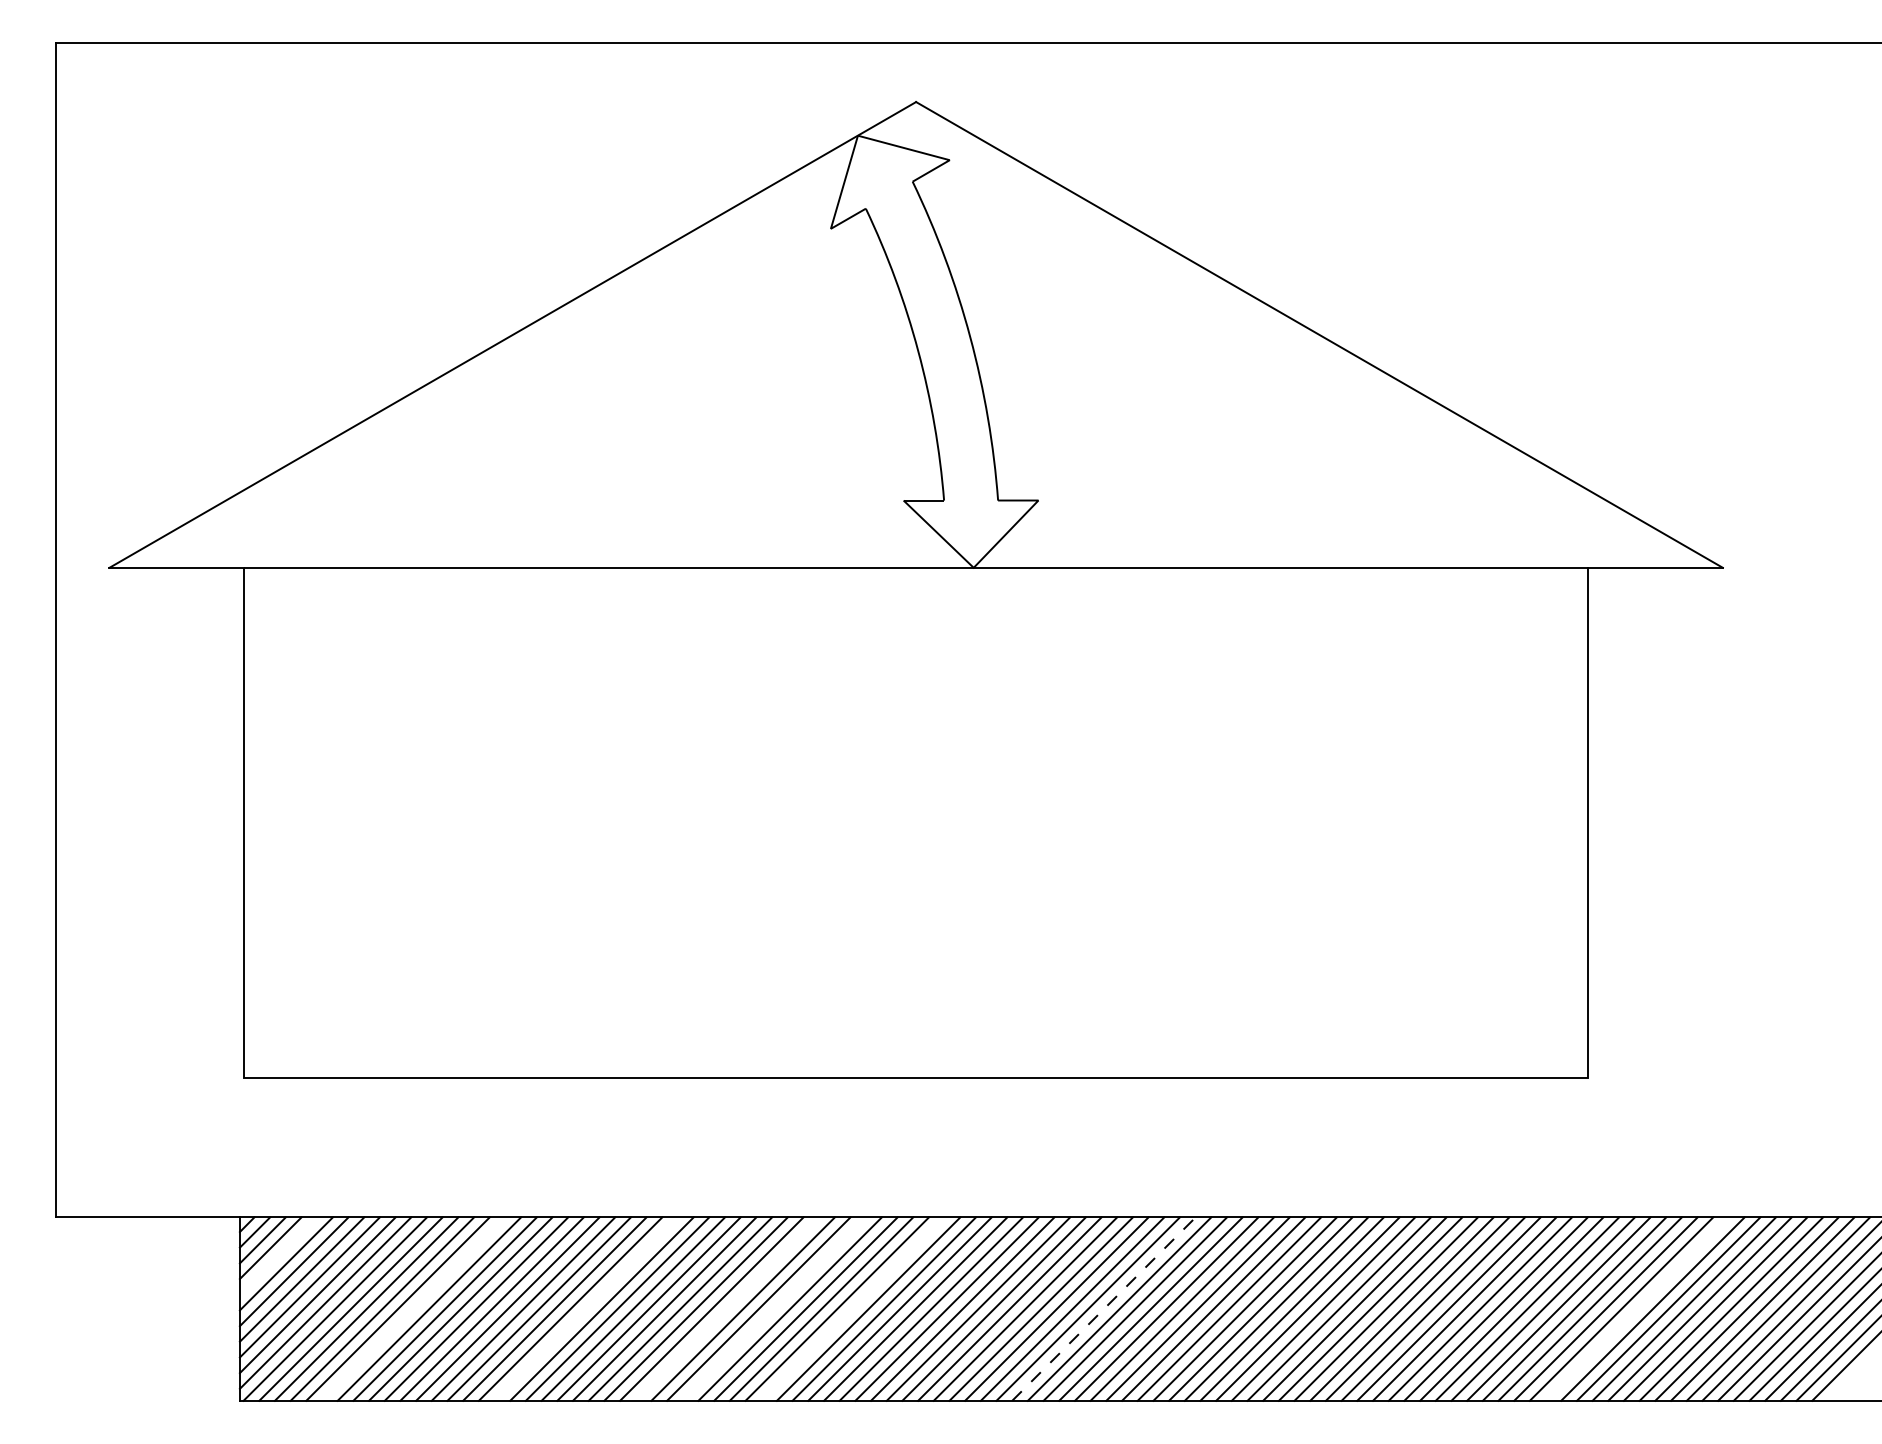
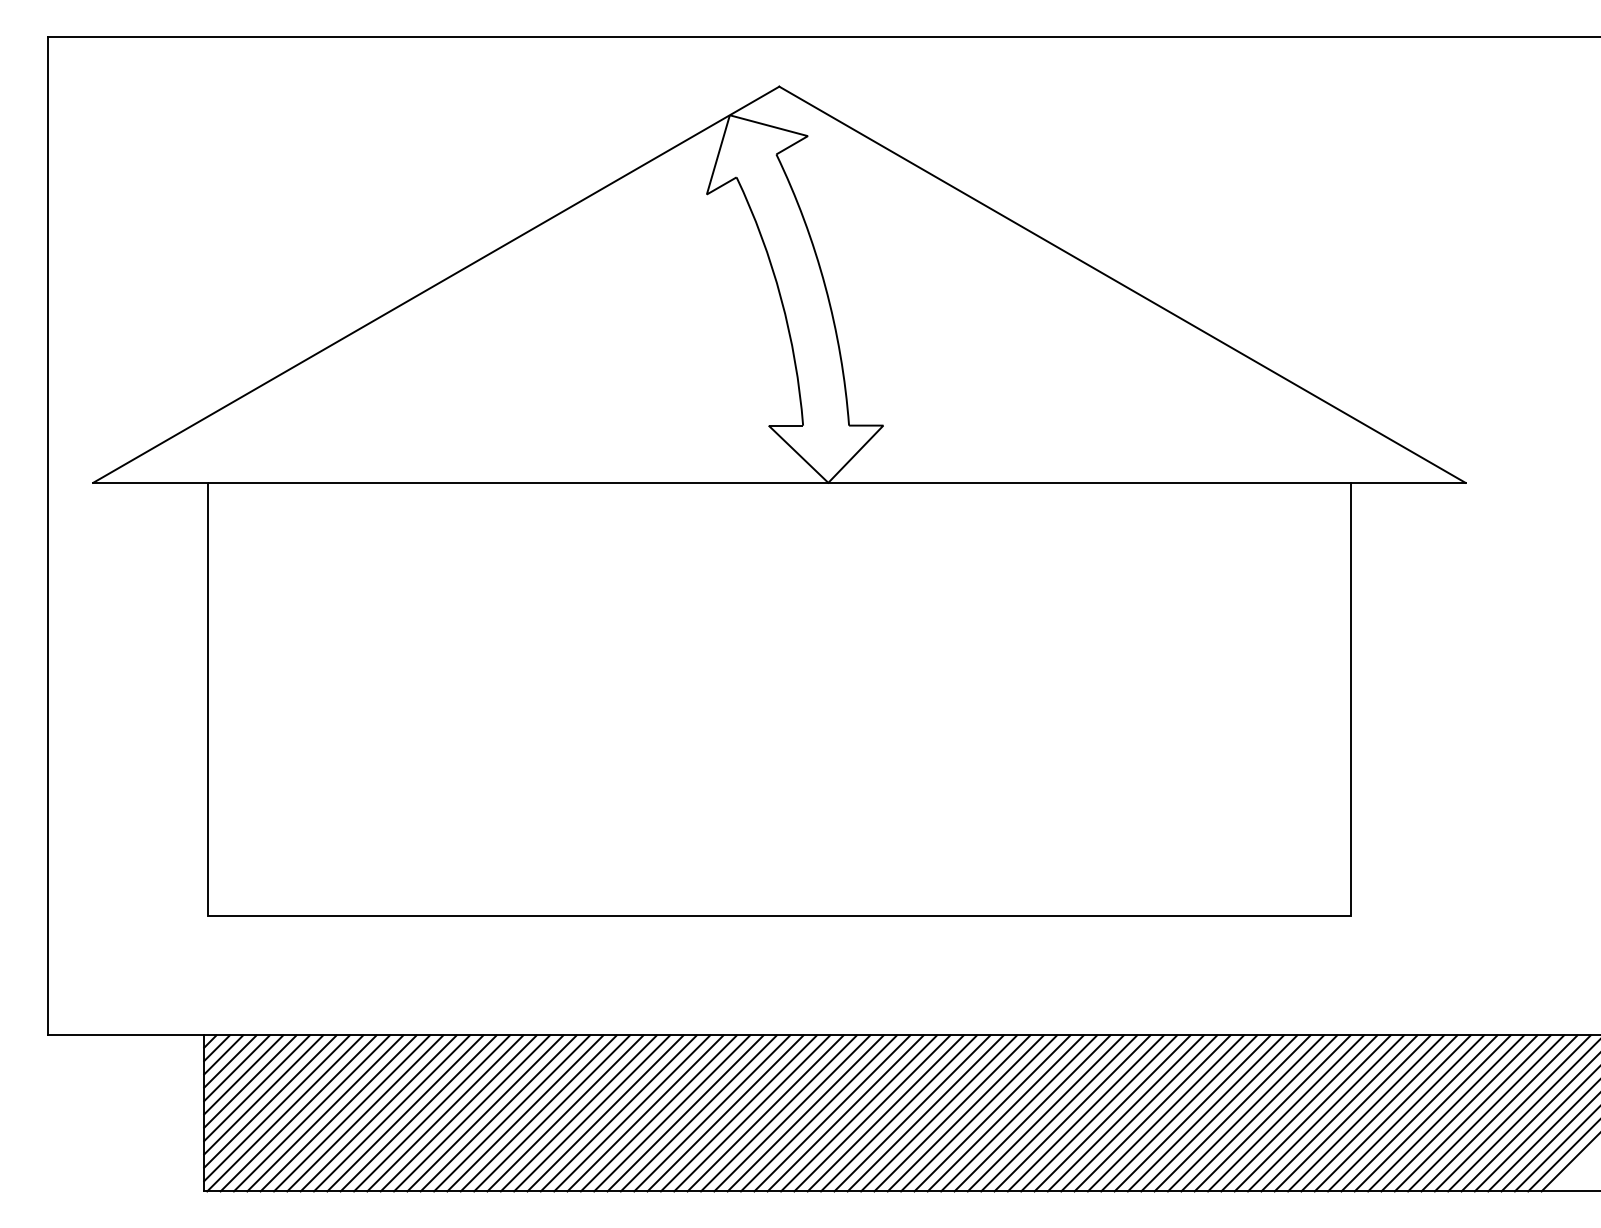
line: (278, 1255) -> (236, 1067), added
line: (413, 1308) -> (351, 1112), added
line: (585, 1308) -> (498, 1112), added
line: (727, 1308) -> (618, 1112), added
line: (774, 1308) -> (658, 1112), added
line: (852, 1308) -> (725, 1112), added
line: (1637, 1308) -> (1392, 1112), added
line: (1103, 1309) -> (938, 1113), dashed -> solid

